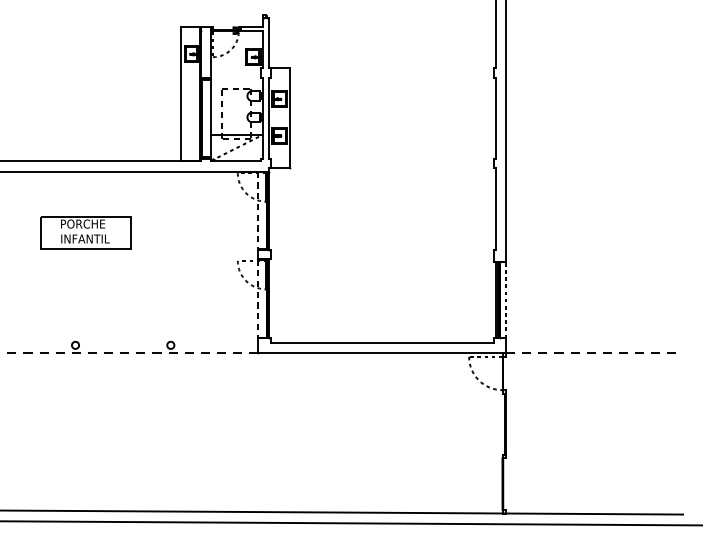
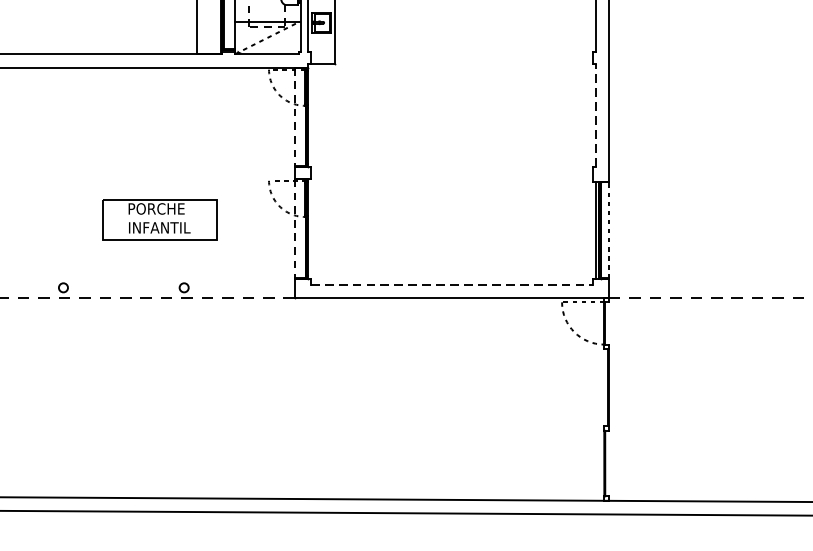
line: (495, 209) -> (595, 115), solid -> dashed
part: (85, 232) -> (159, 219), moved
line: (382, 342) -> (452, 284), solid -> dashed

